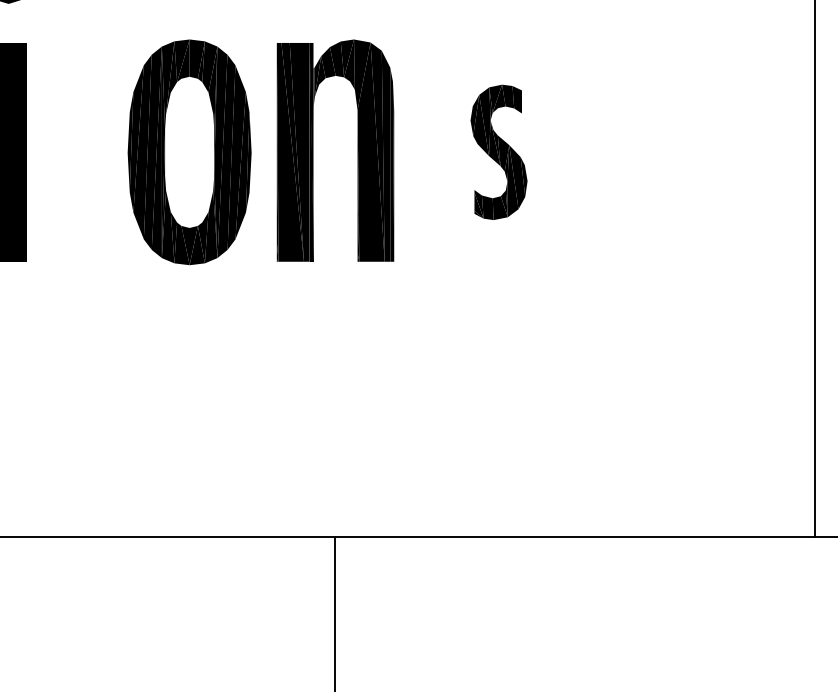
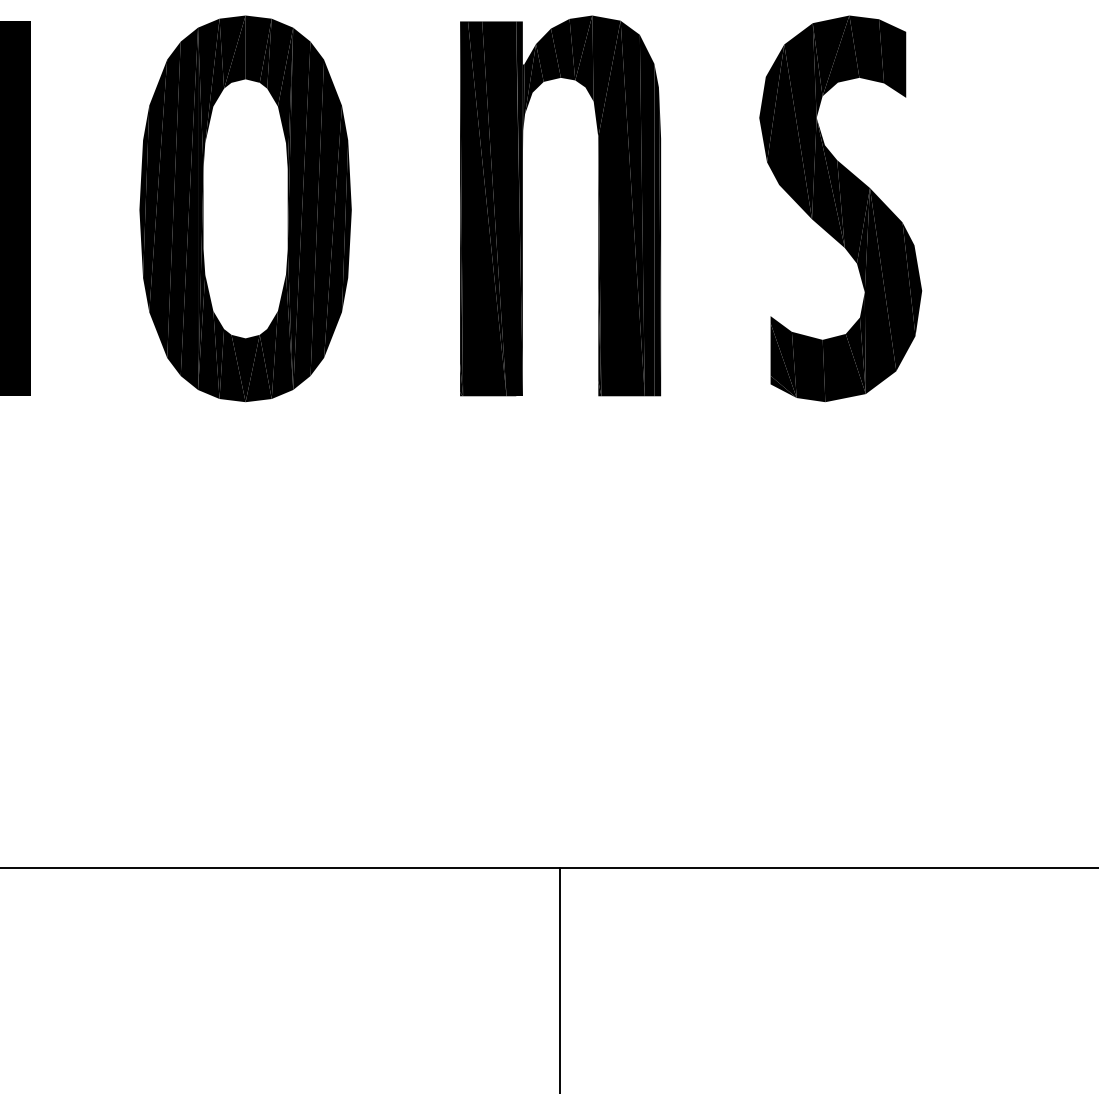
part: (189, 152) -> (245, 209), moved
part: (498, 152) -> (839, 209), size x1.67

